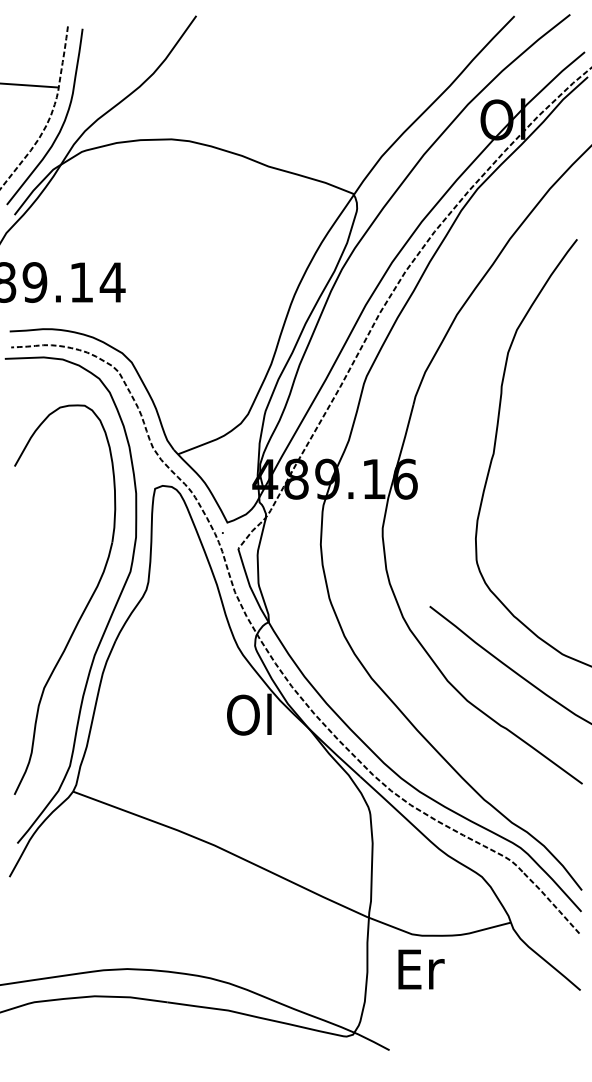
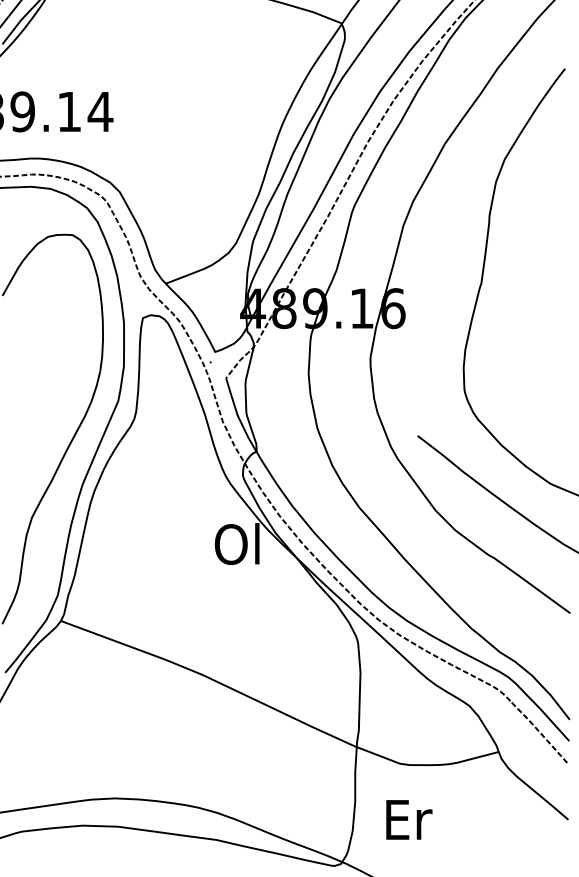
text: (421, 969) -> (409, 819), moved

